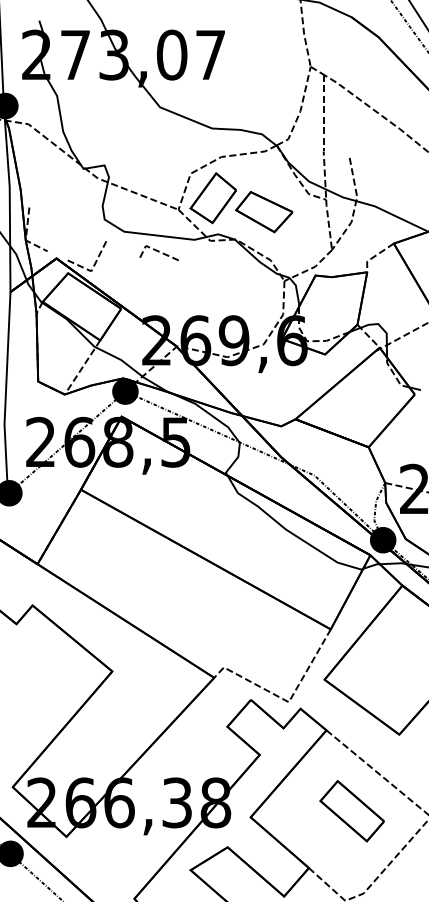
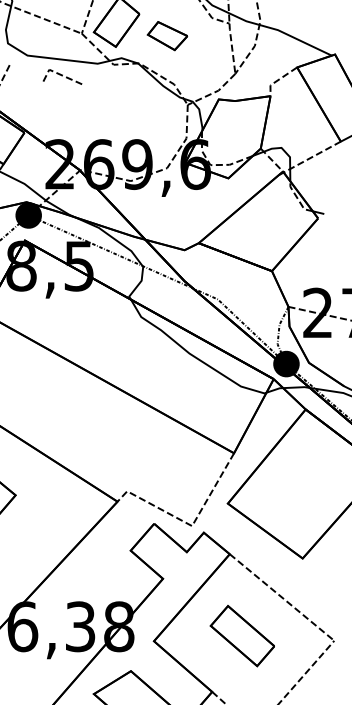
part: (264, 212) -> (167, 36), size x0.7
part: (351, 811) -> (241, 636), moved

